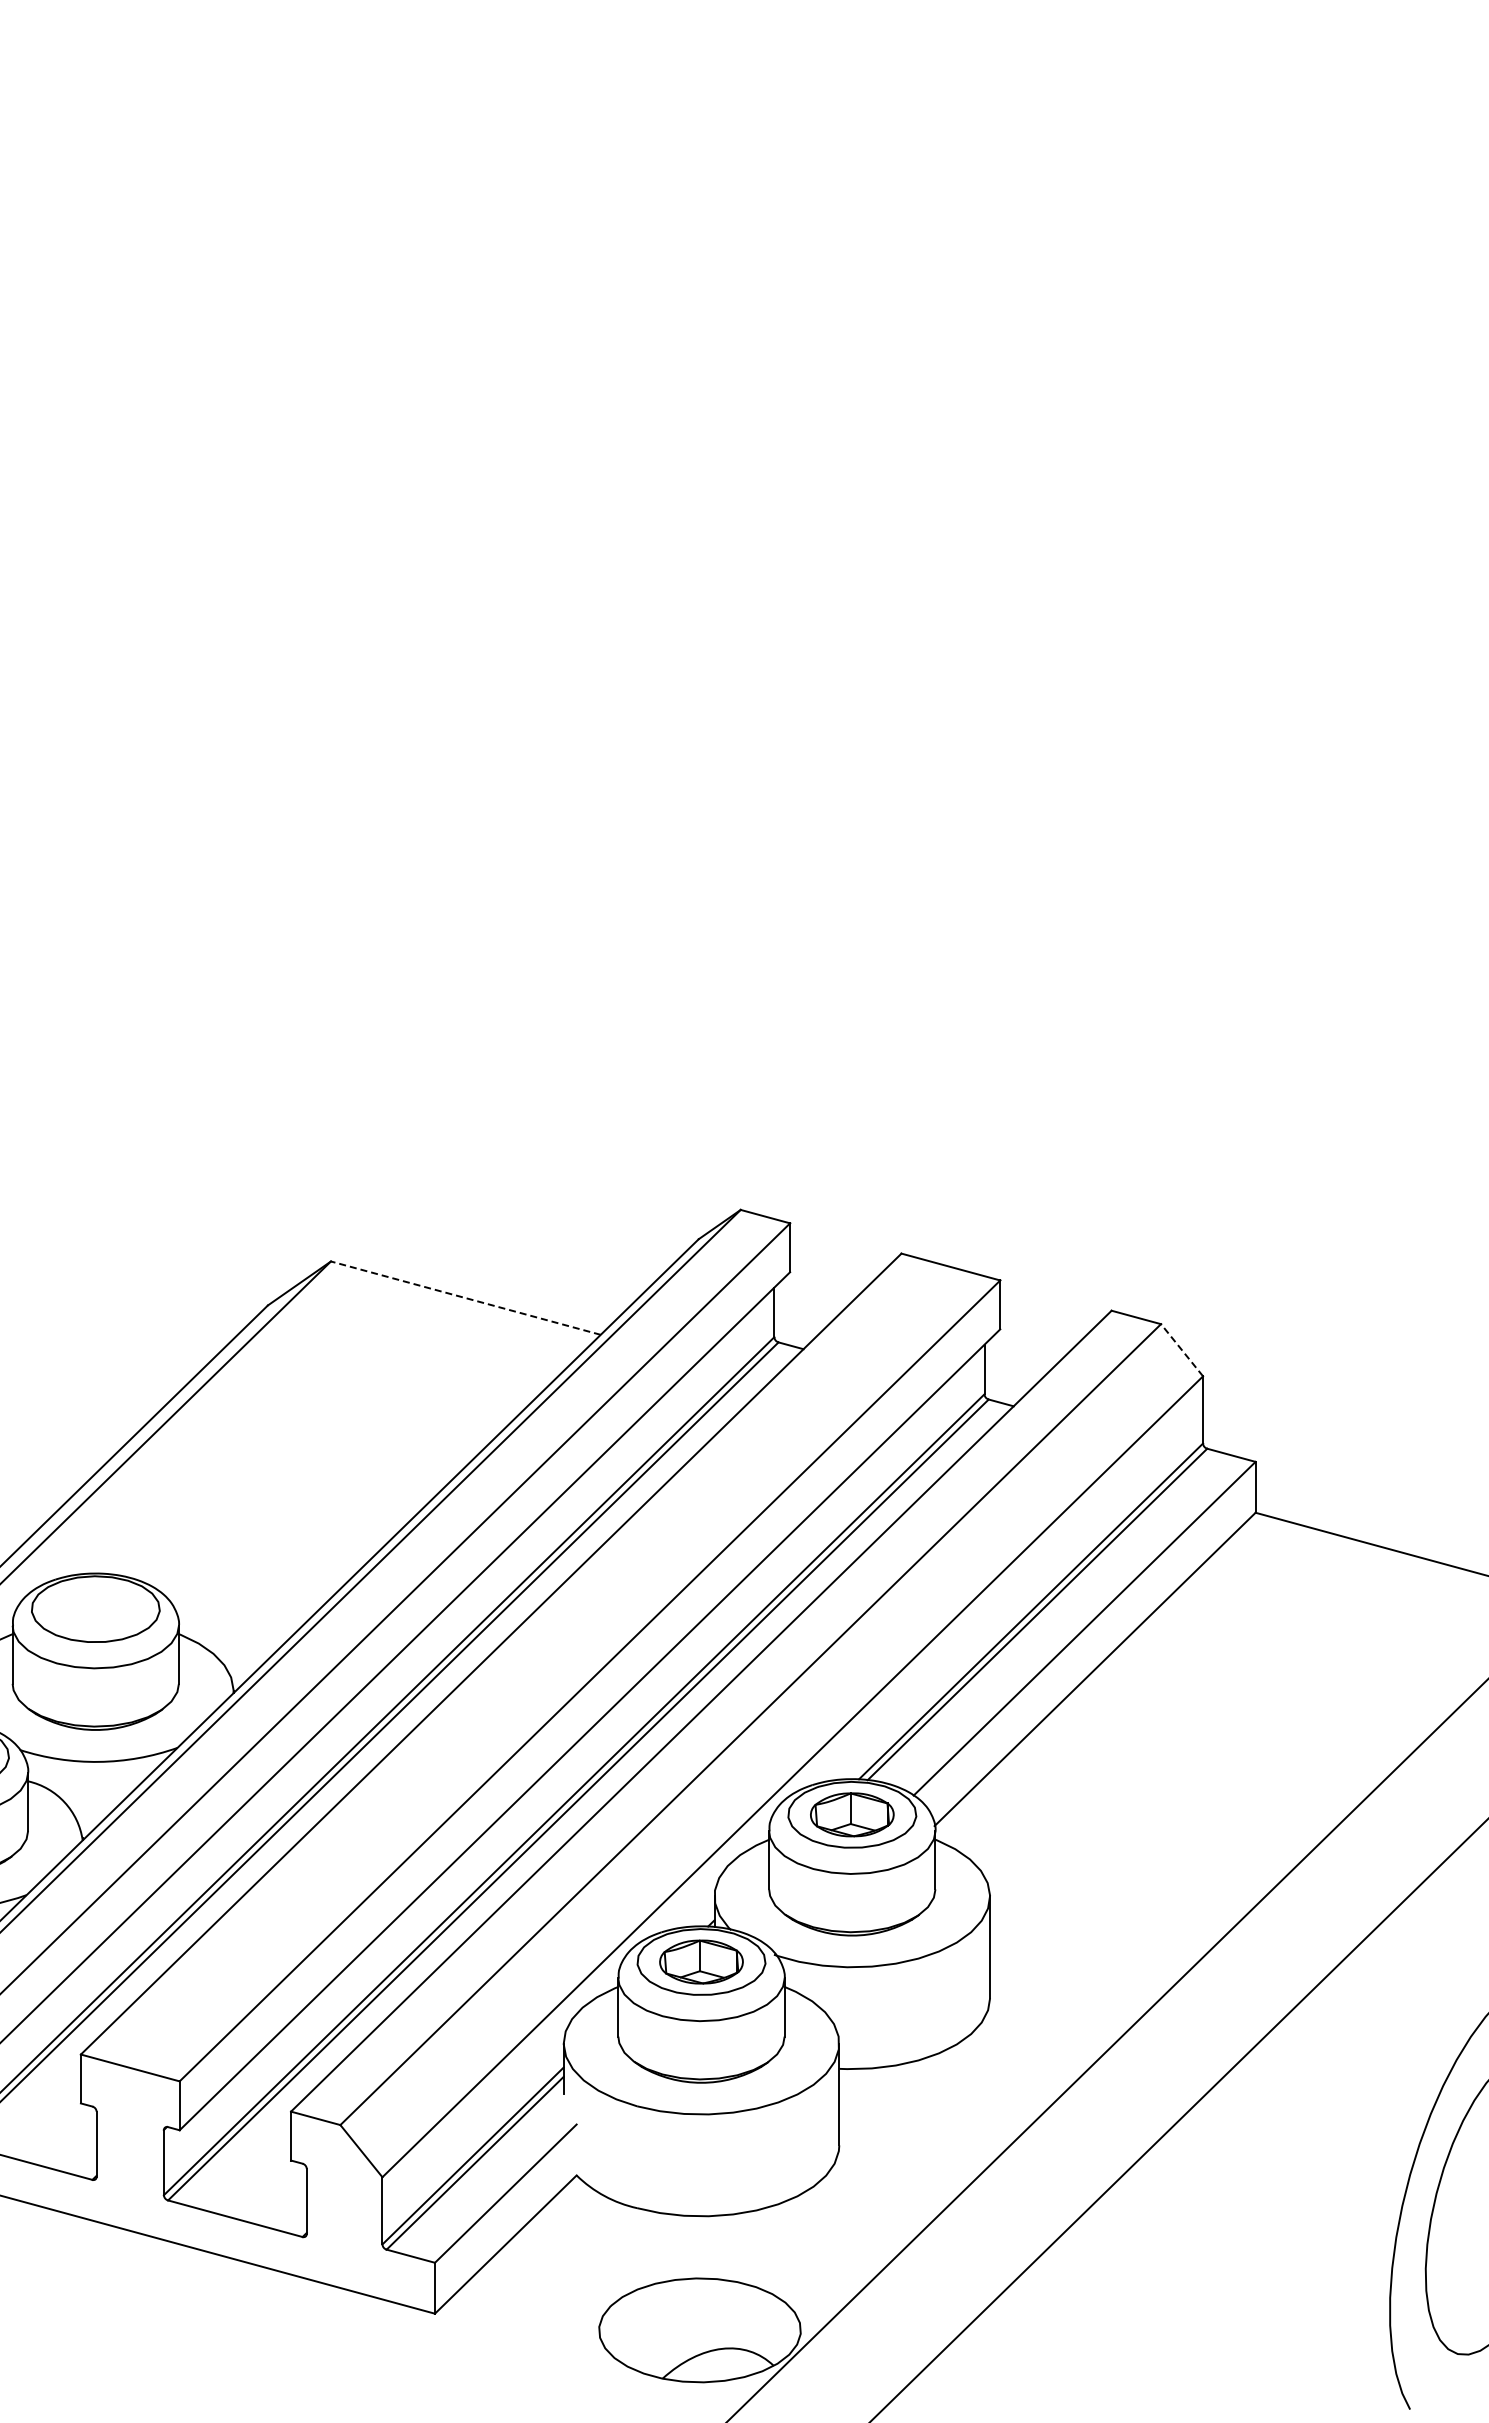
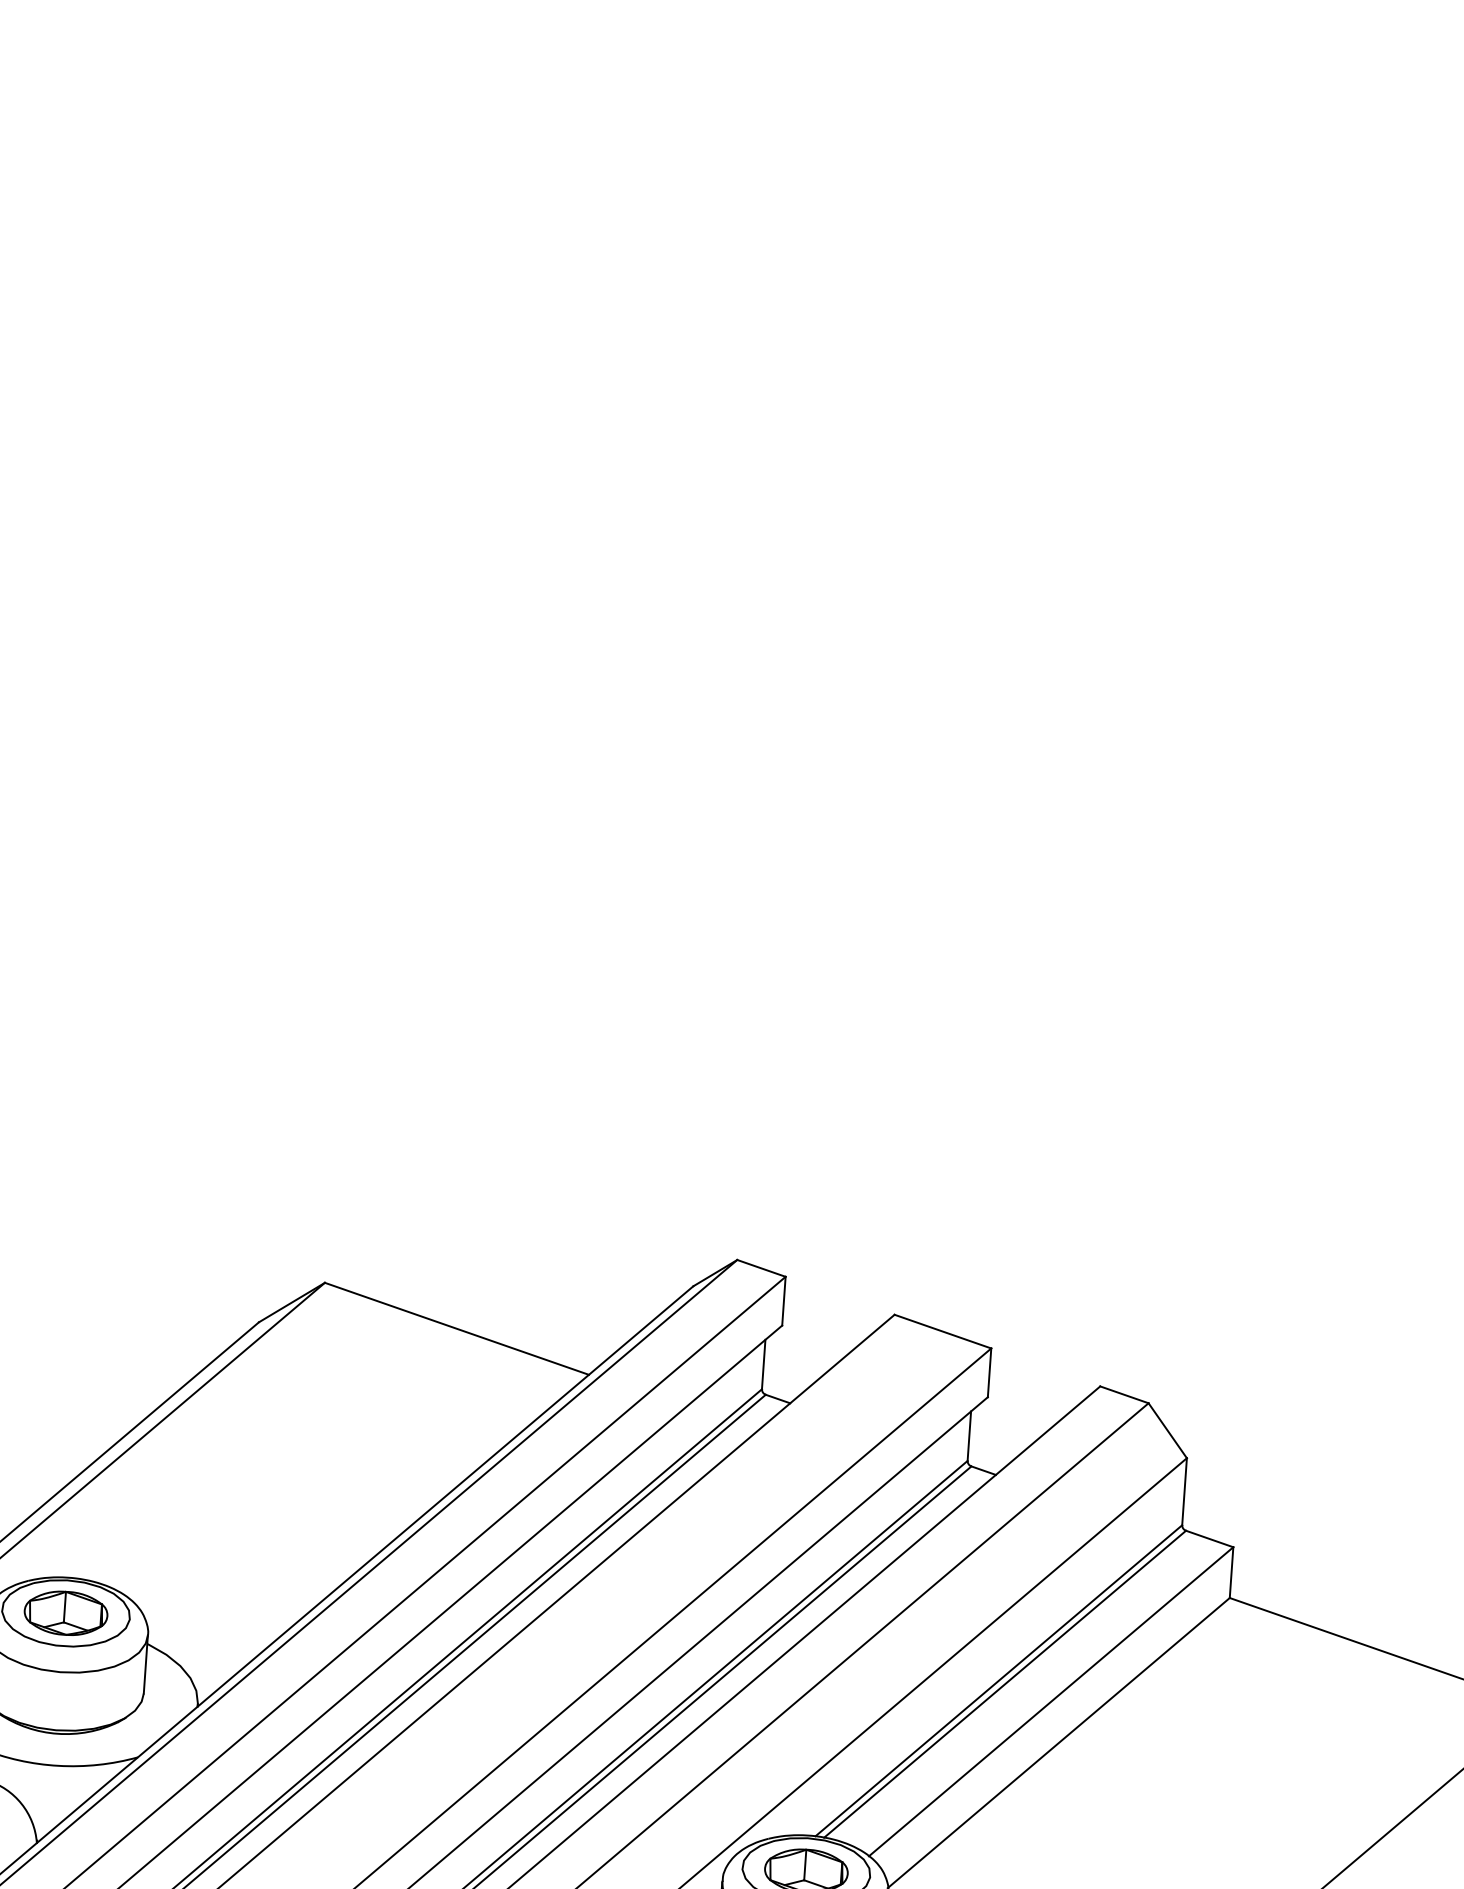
line: (465, 1298) -> (456, 1329), dashed -> solid
line: (1181, 1349) -> (1167, 1429), dashed -> solid
part: (95, 1608) -> (65, 1612), added

